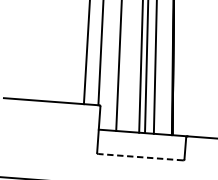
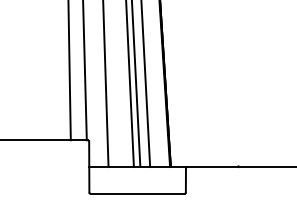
line: (140, 156) -> (137, 193), dashed -> solid

